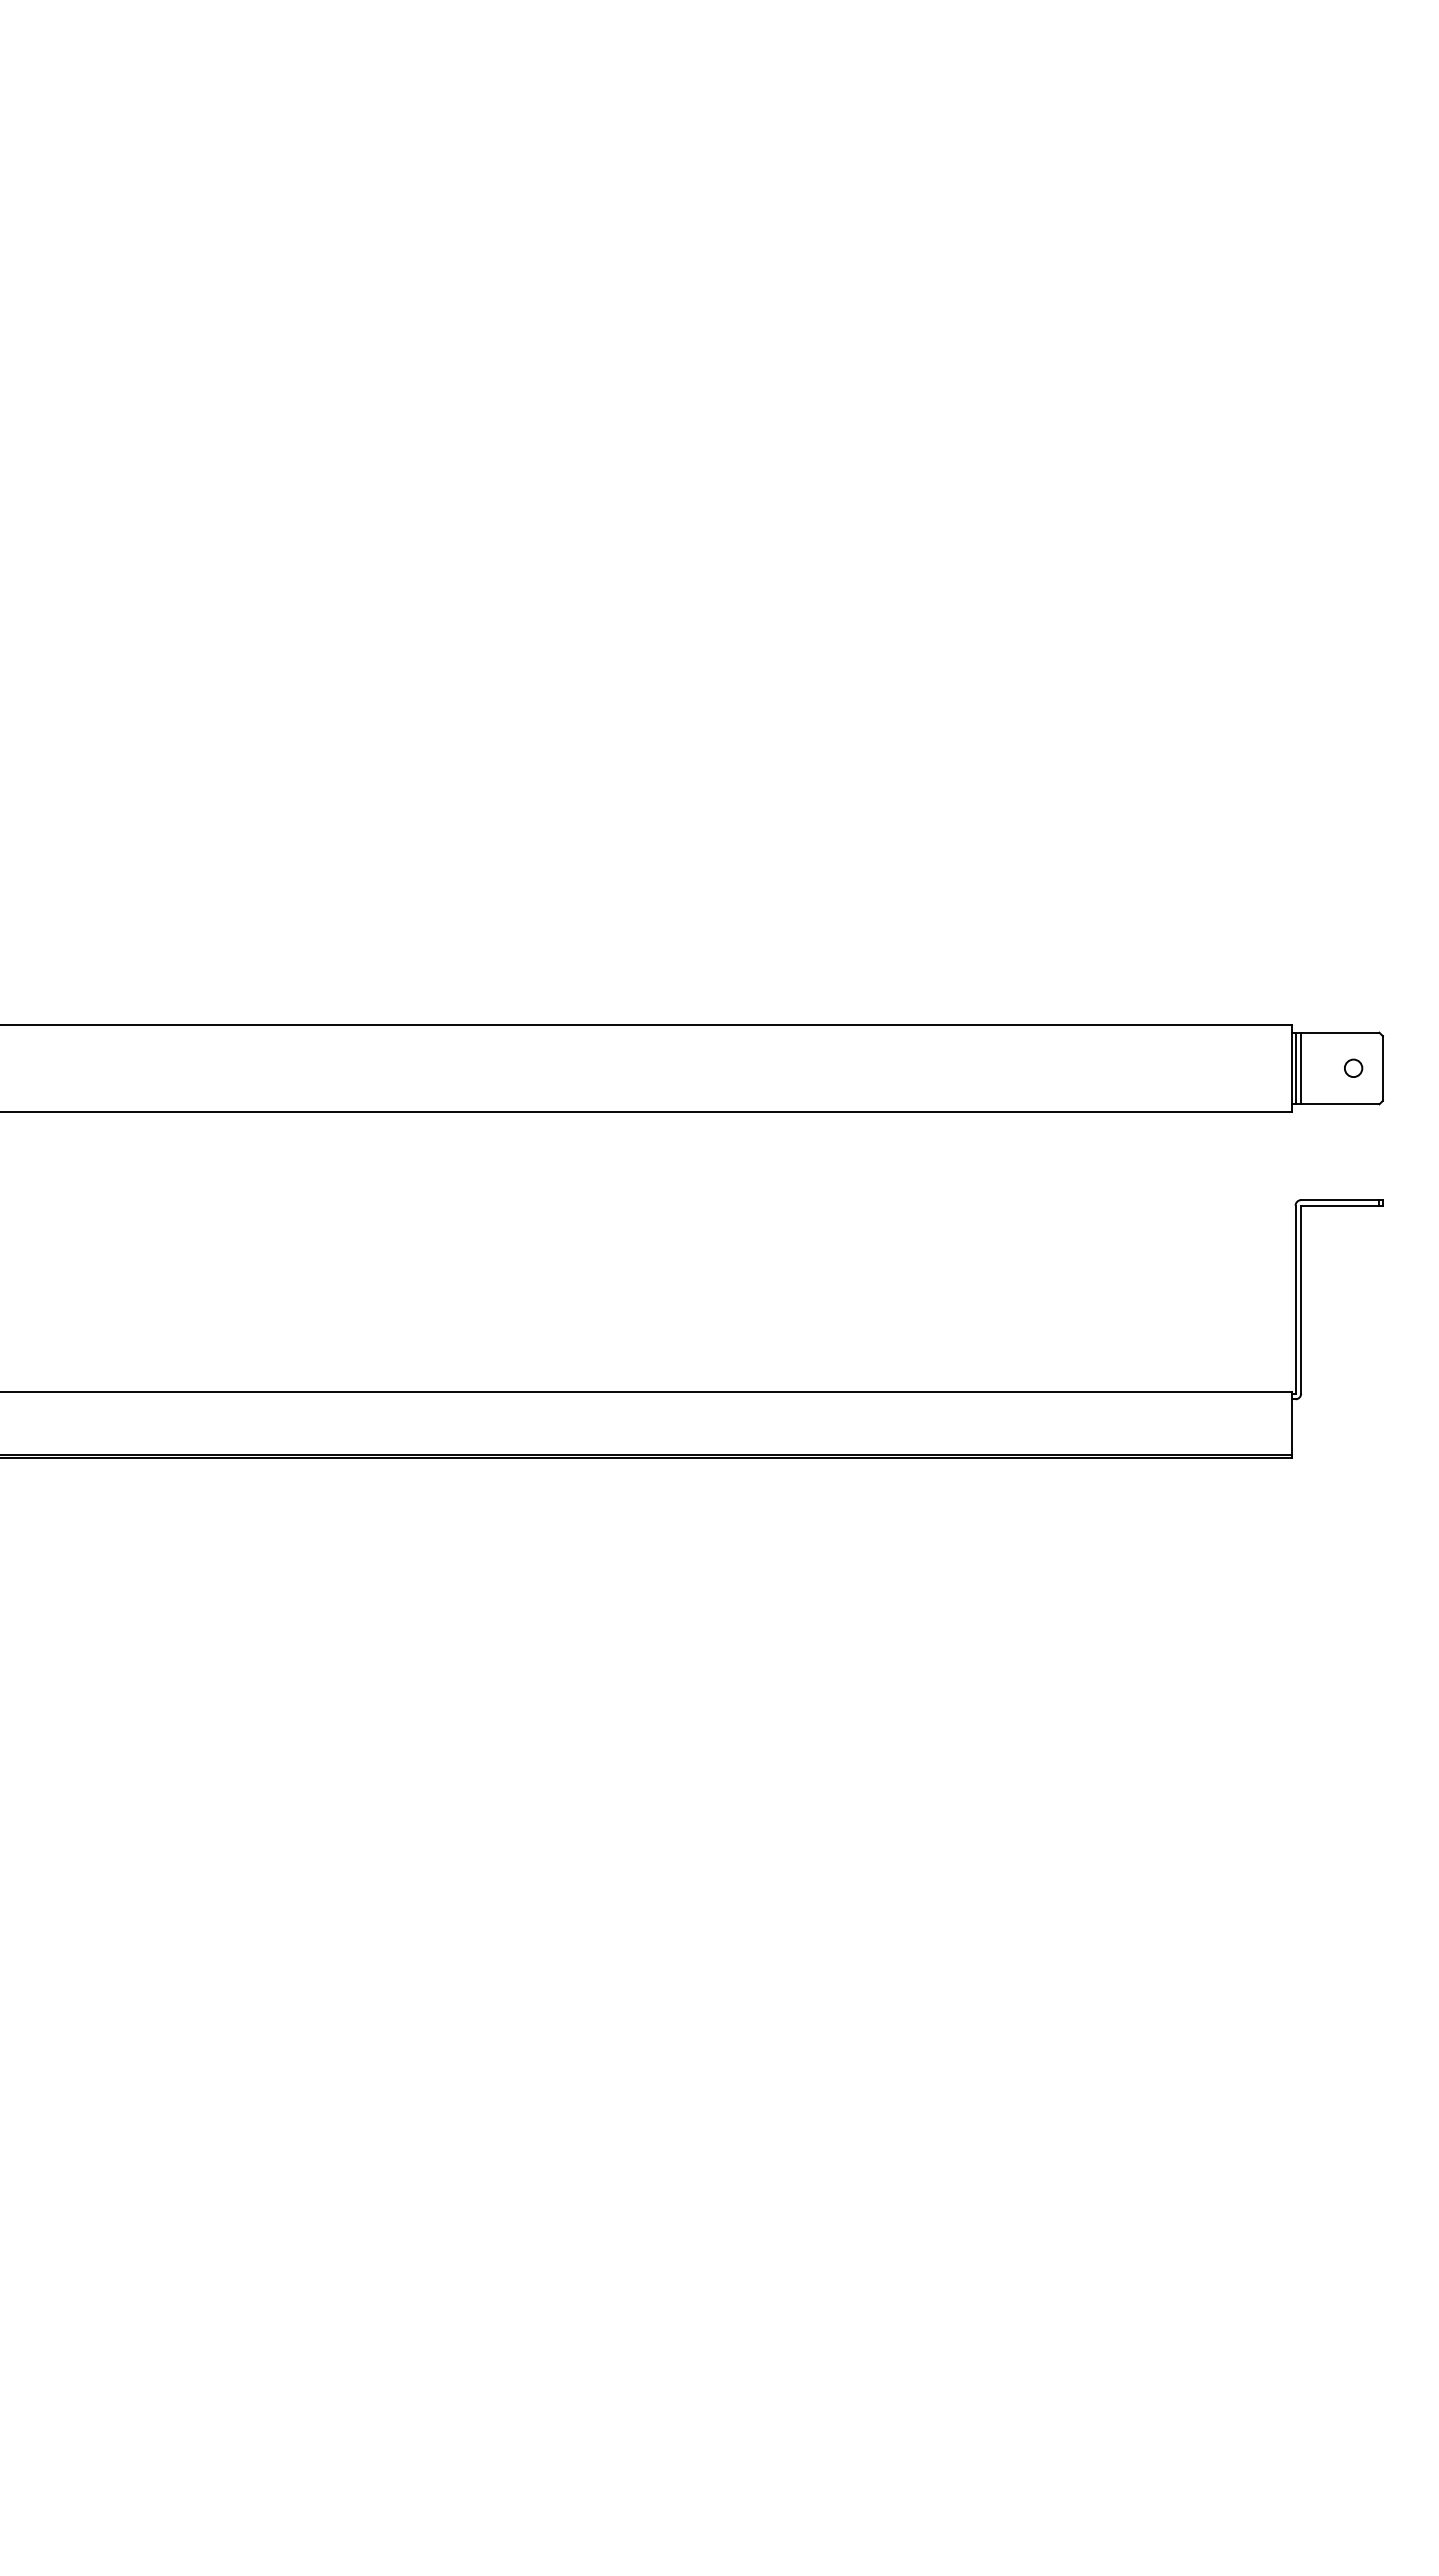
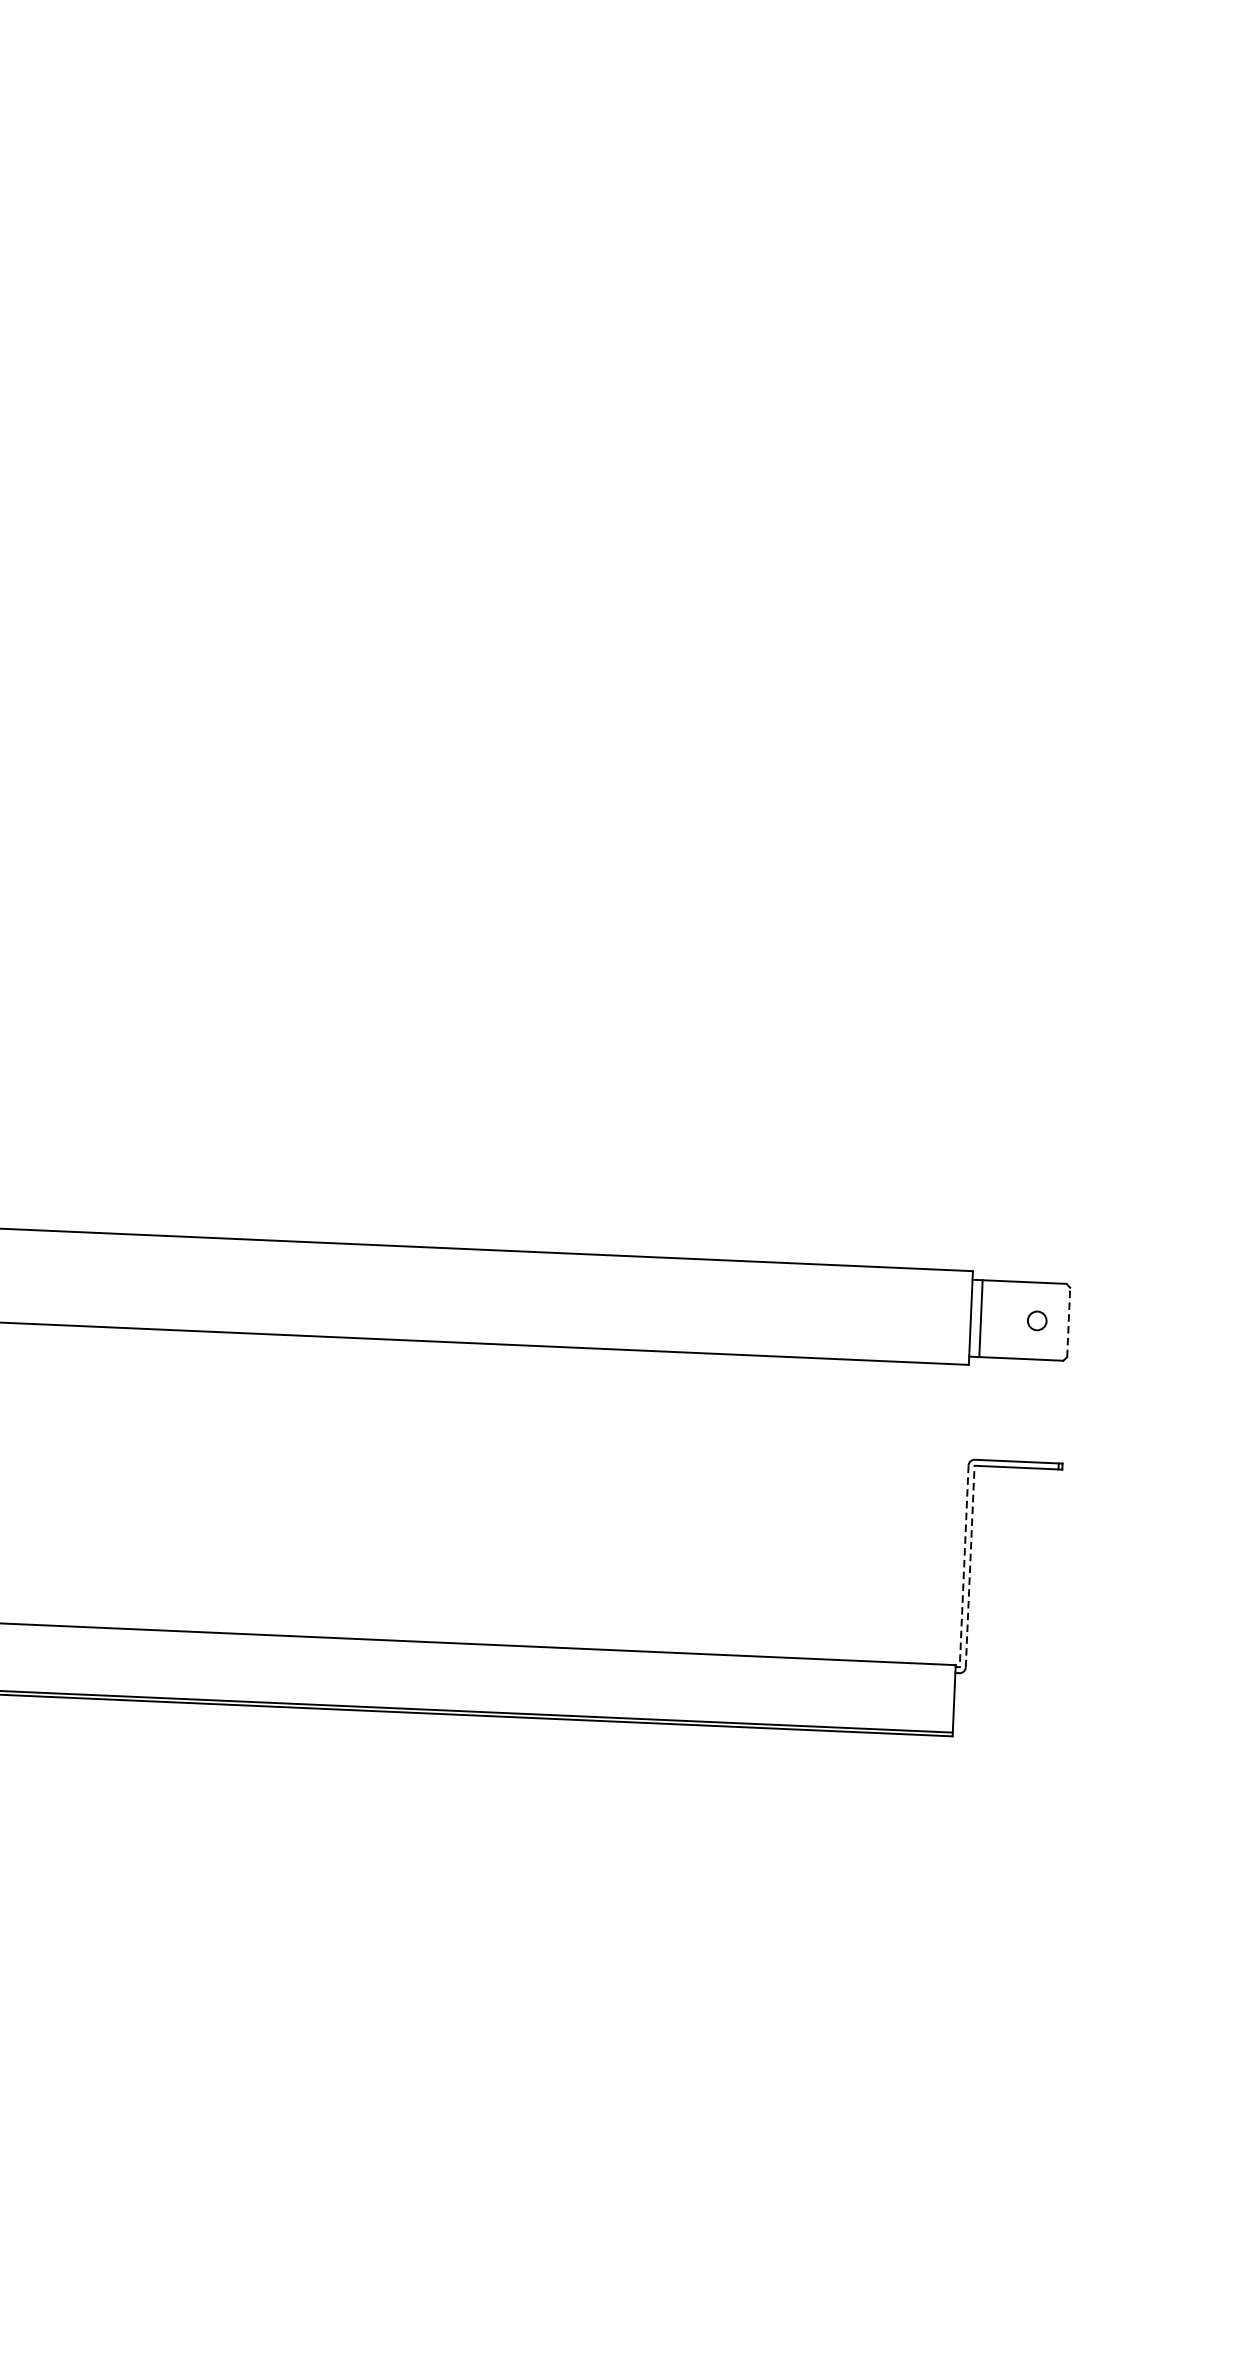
line: (1295, 1068) -> (974, 1318), removed
line: (1382, 1068) -> (1068, 1322), solid -> dashed
line: (1301, 1299) -> (970, 1566), solid -> dashed
line: (1295, 1300) -> (964, 1567), solid -> dashed

